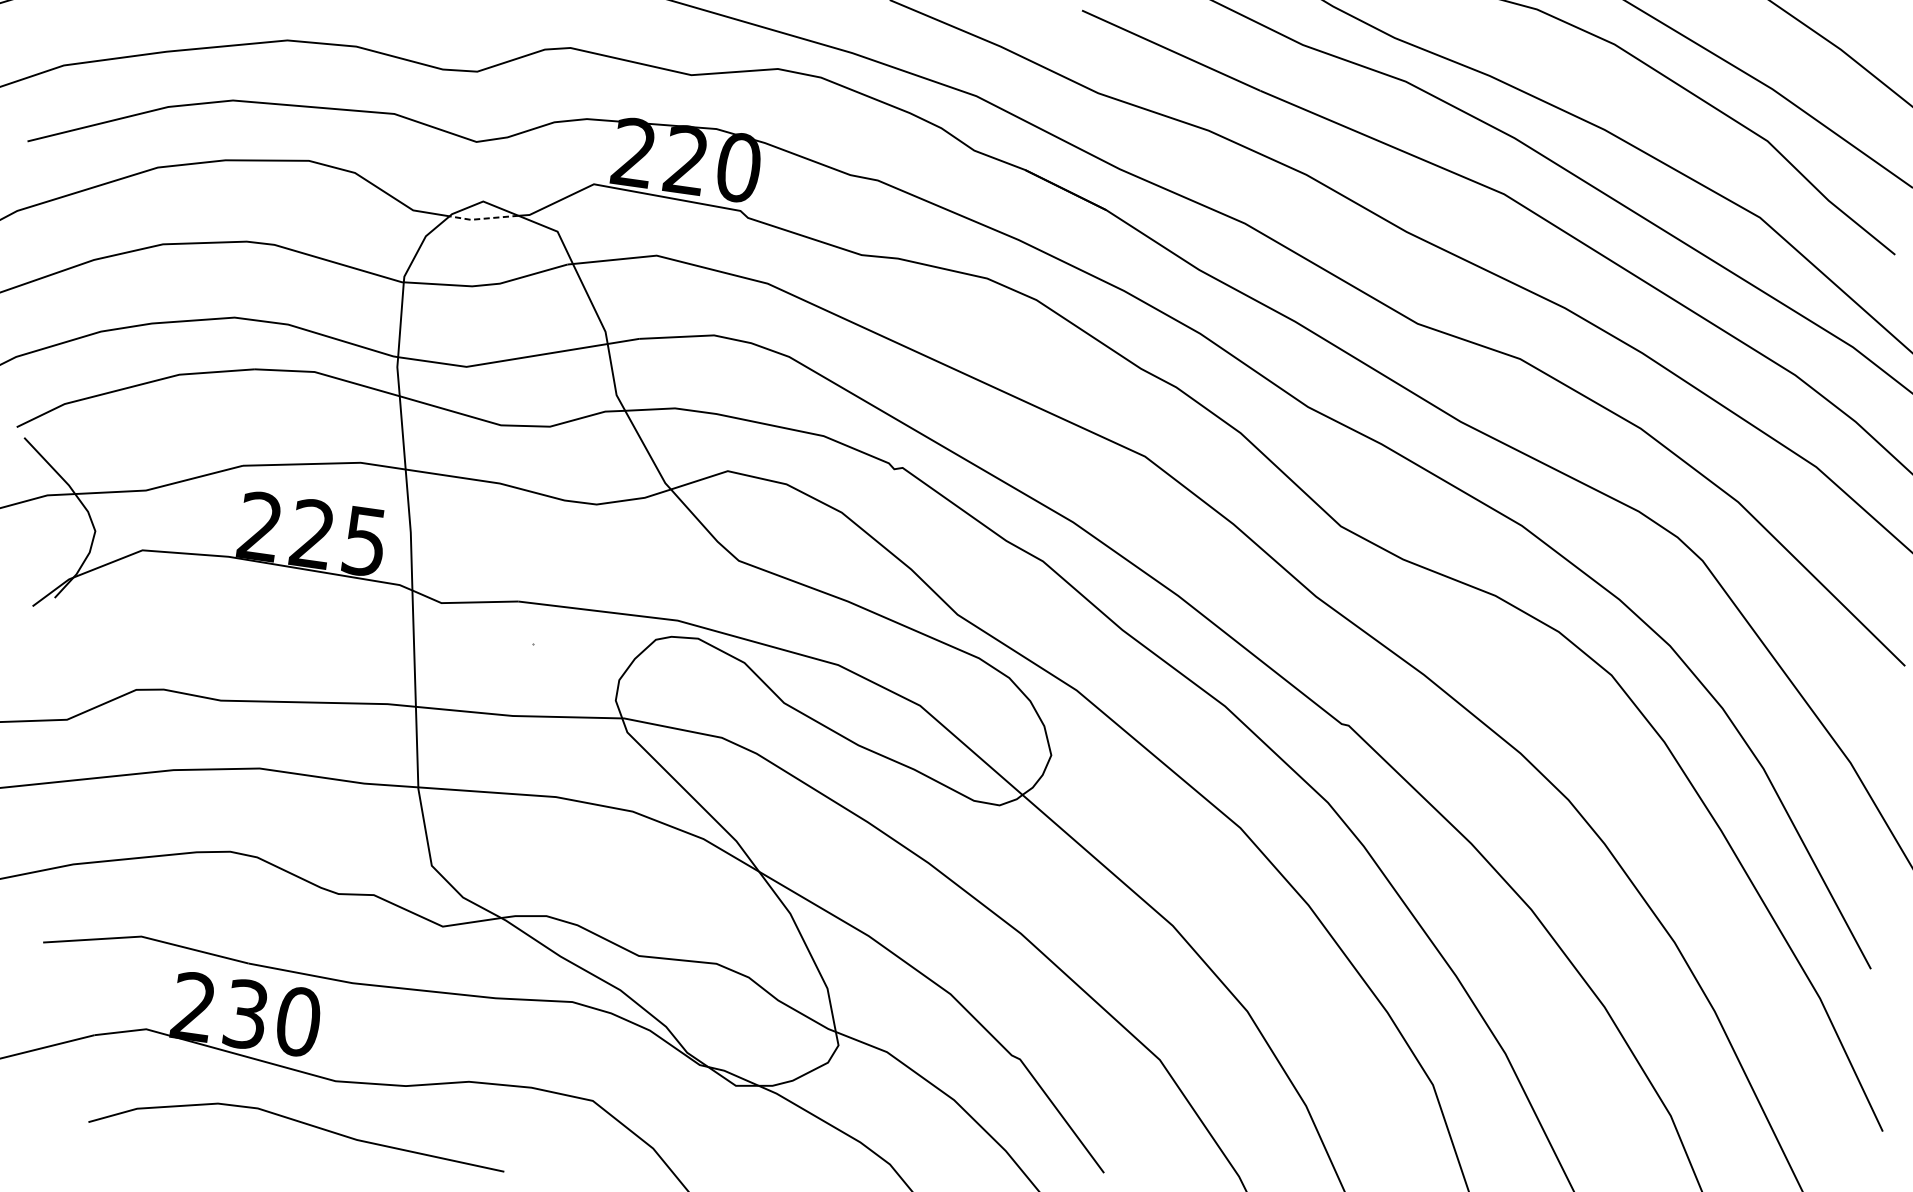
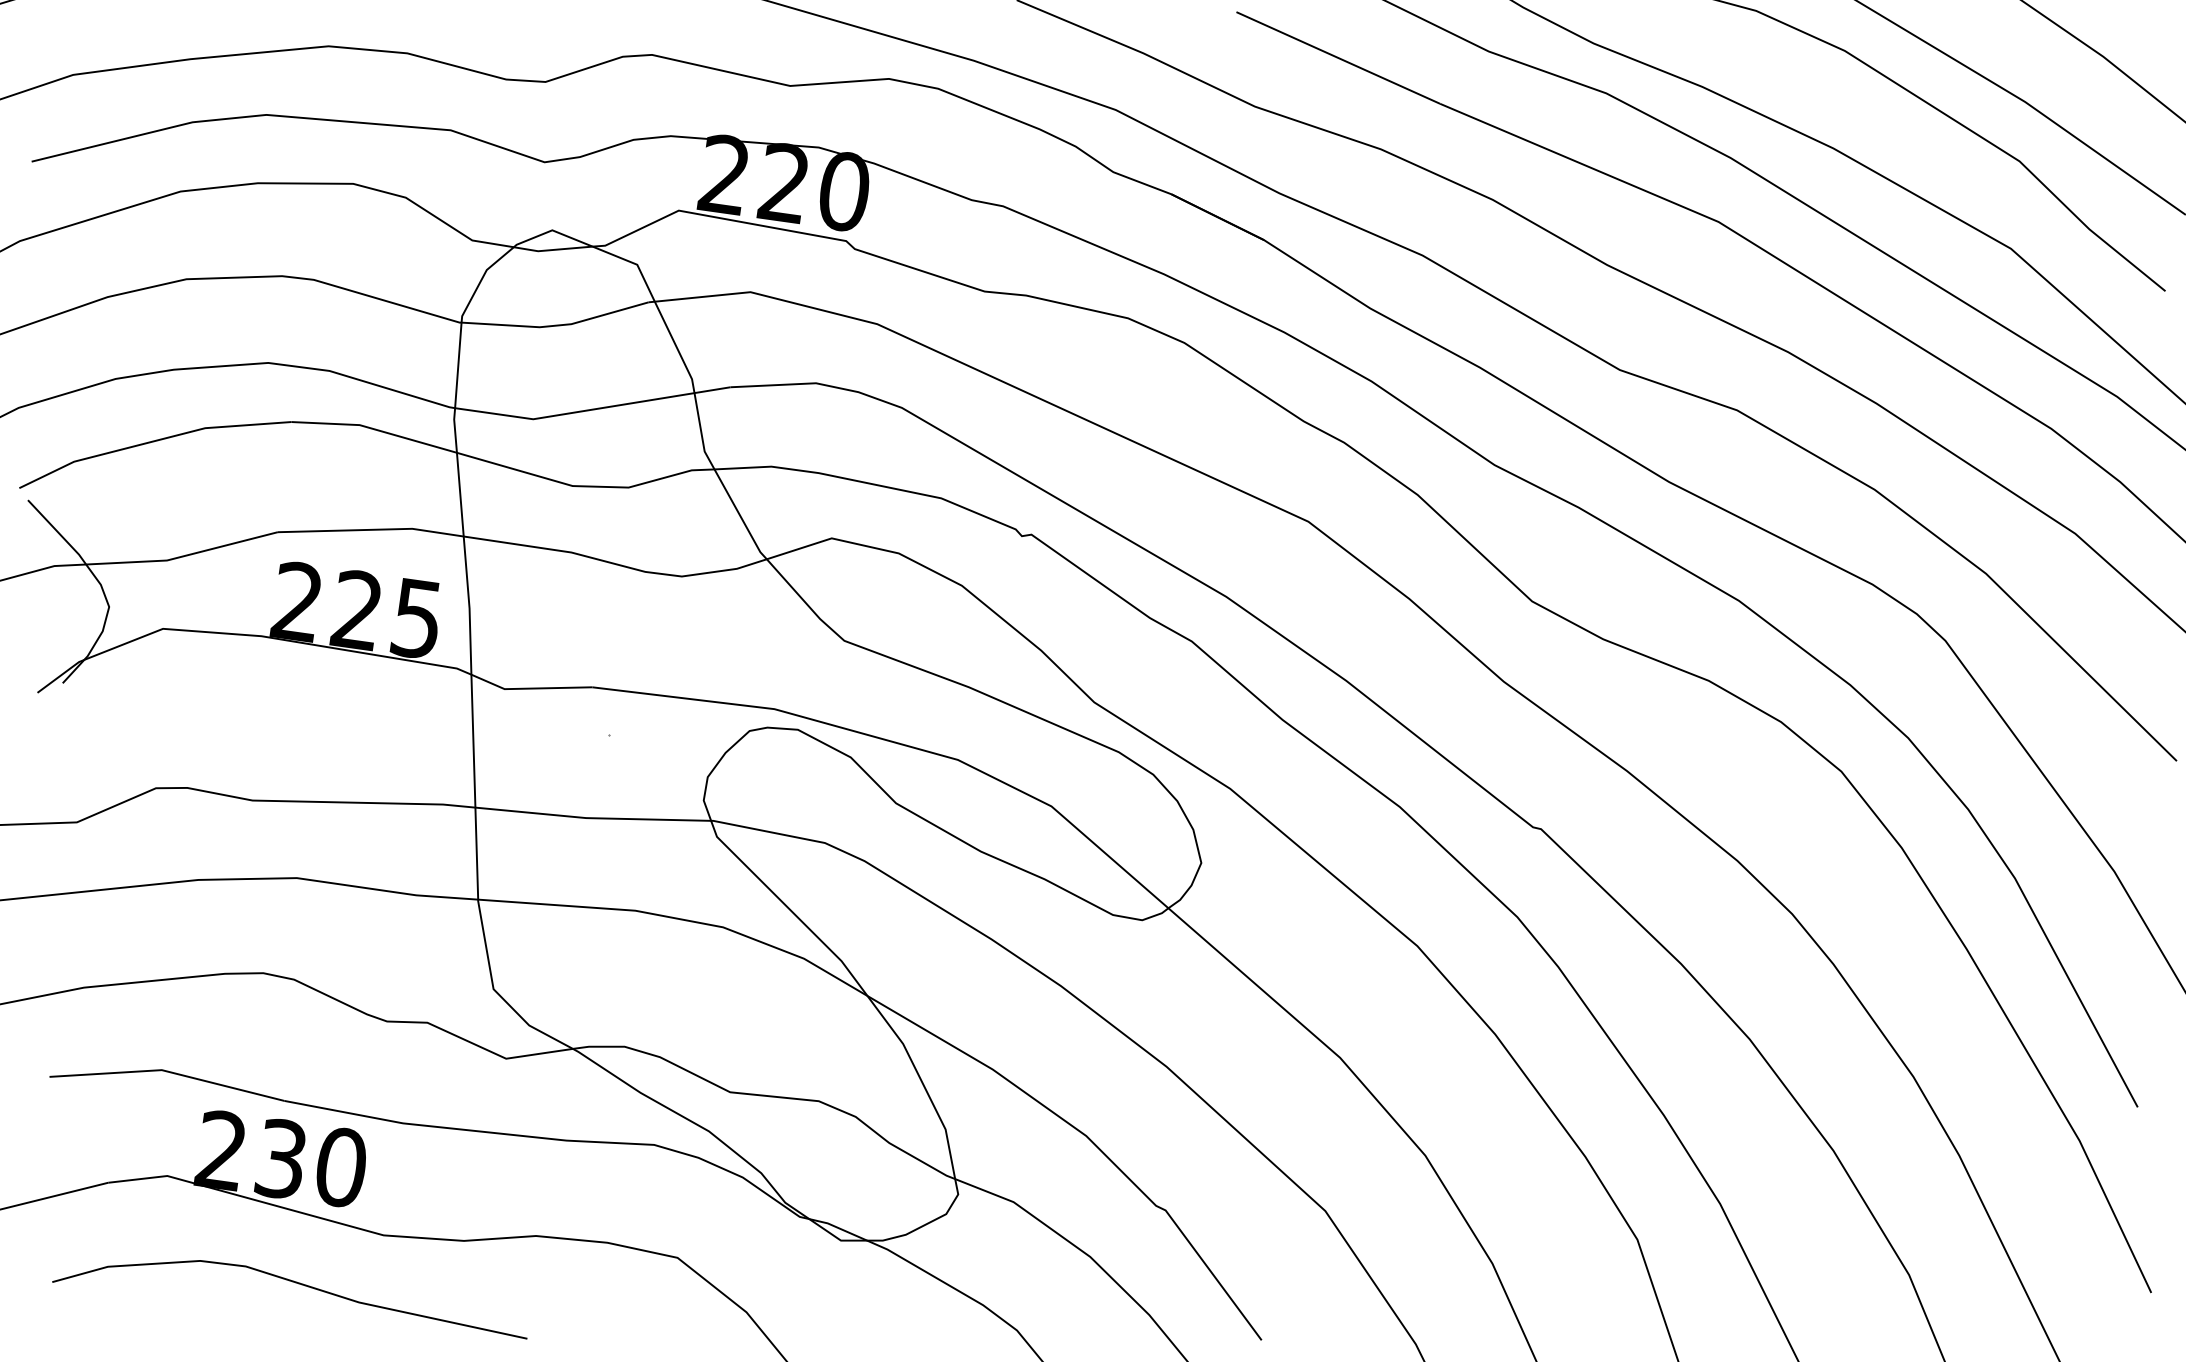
line: (483, 219) -> (552, 250), dashed -> solid
curve: (301, 1123) -> (295, 1283), moved

